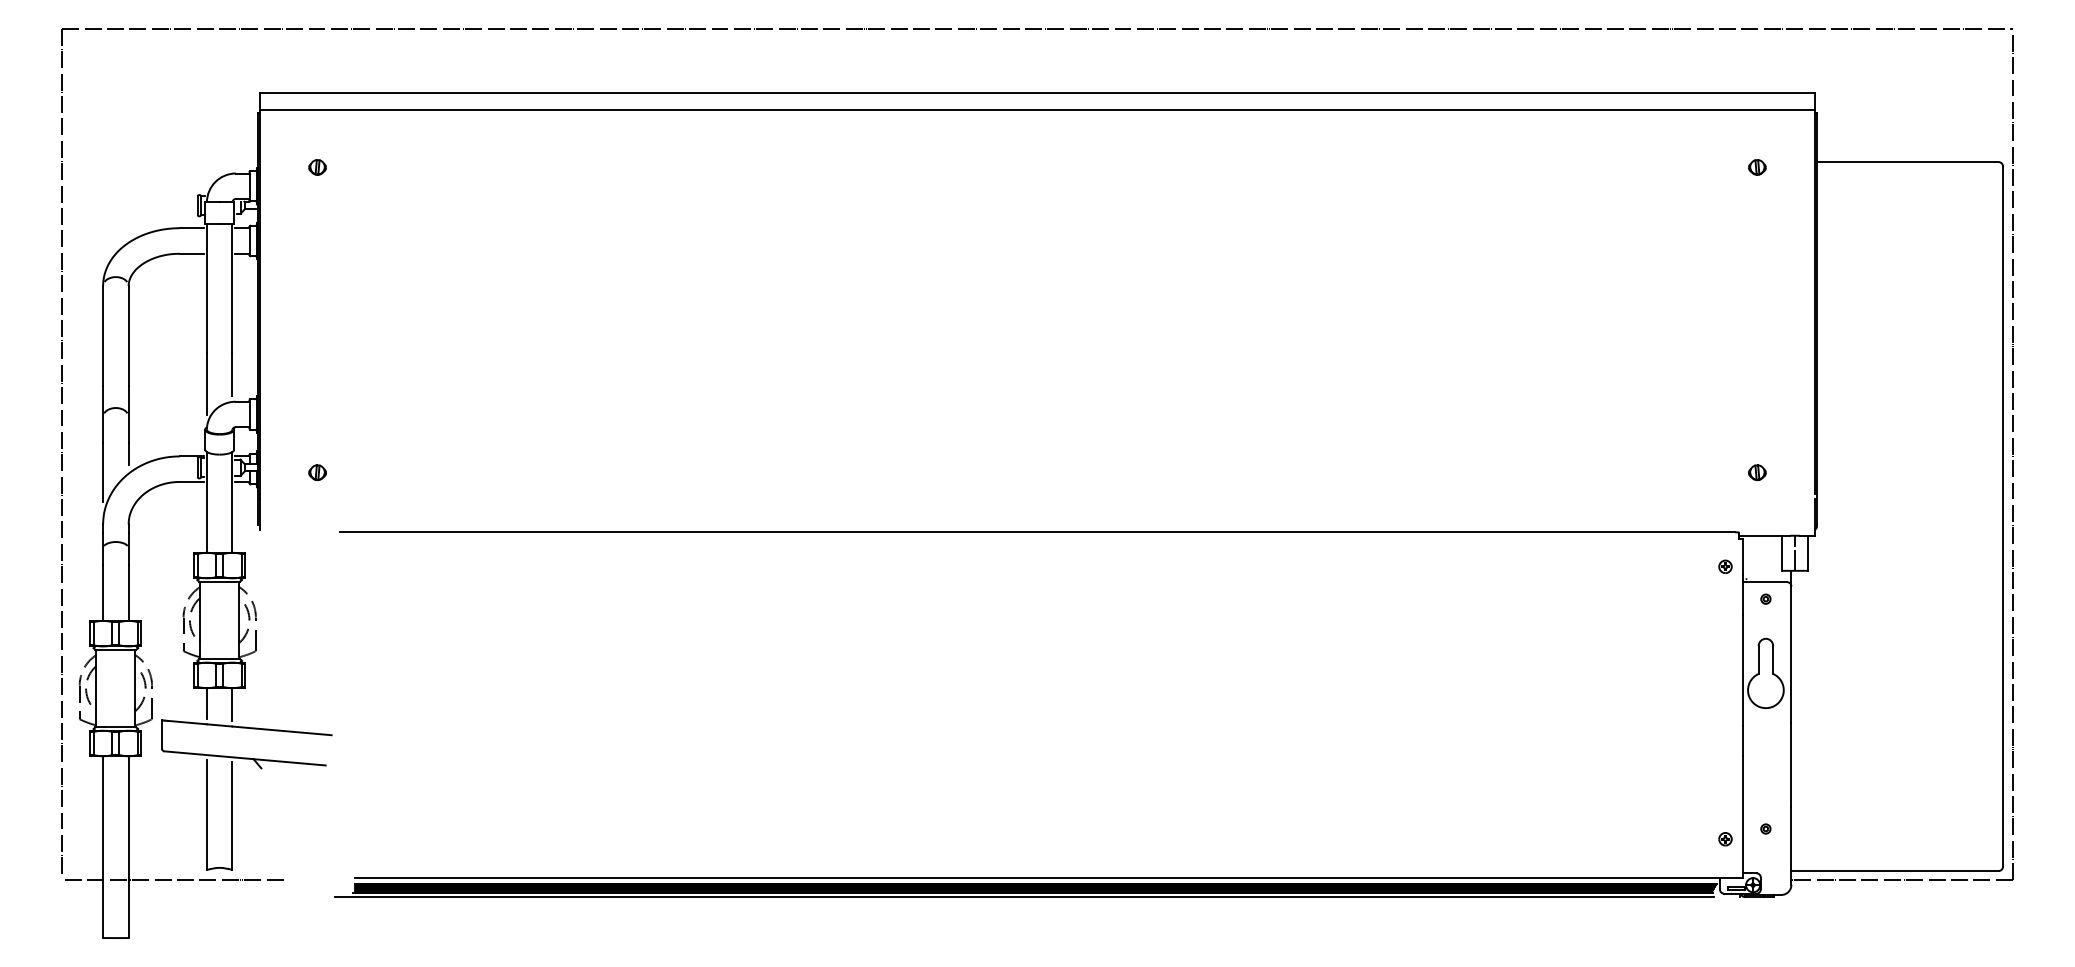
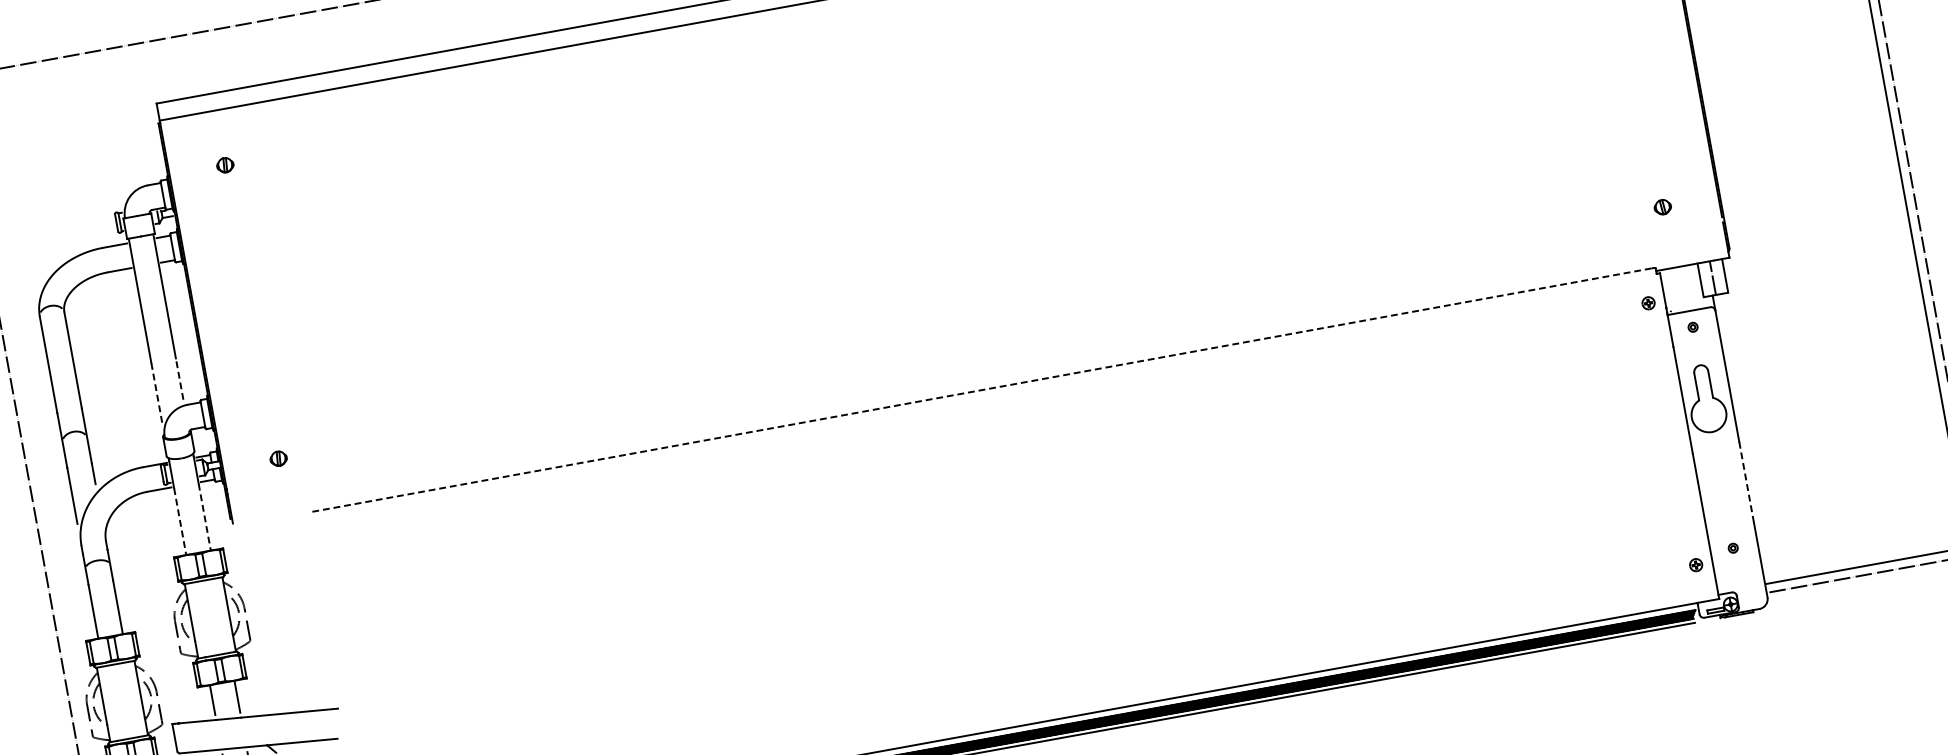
line: (232, 373) -> (179, 378), solid -> dashed
line: (206, 383) -> (156, 392), solid -> dashed
line: (206, 518) -> (179, 522), solid -> dashed
line: (232, 518) -> (204, 517), solid -> dashed
line: (1037, 532) -> (981, 390), solid -> dashed
line: (1791, 765) -> (1746, 482), solid -> dashed

